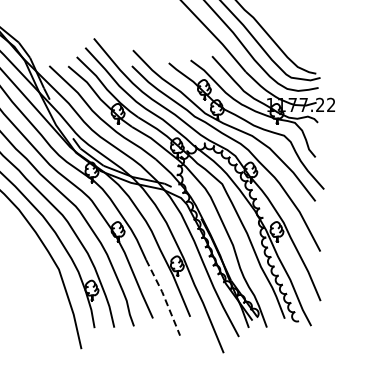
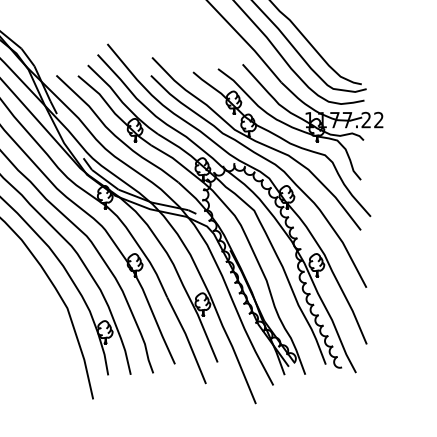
line: (164, 297) -> (188, 340), dashed -> solid

